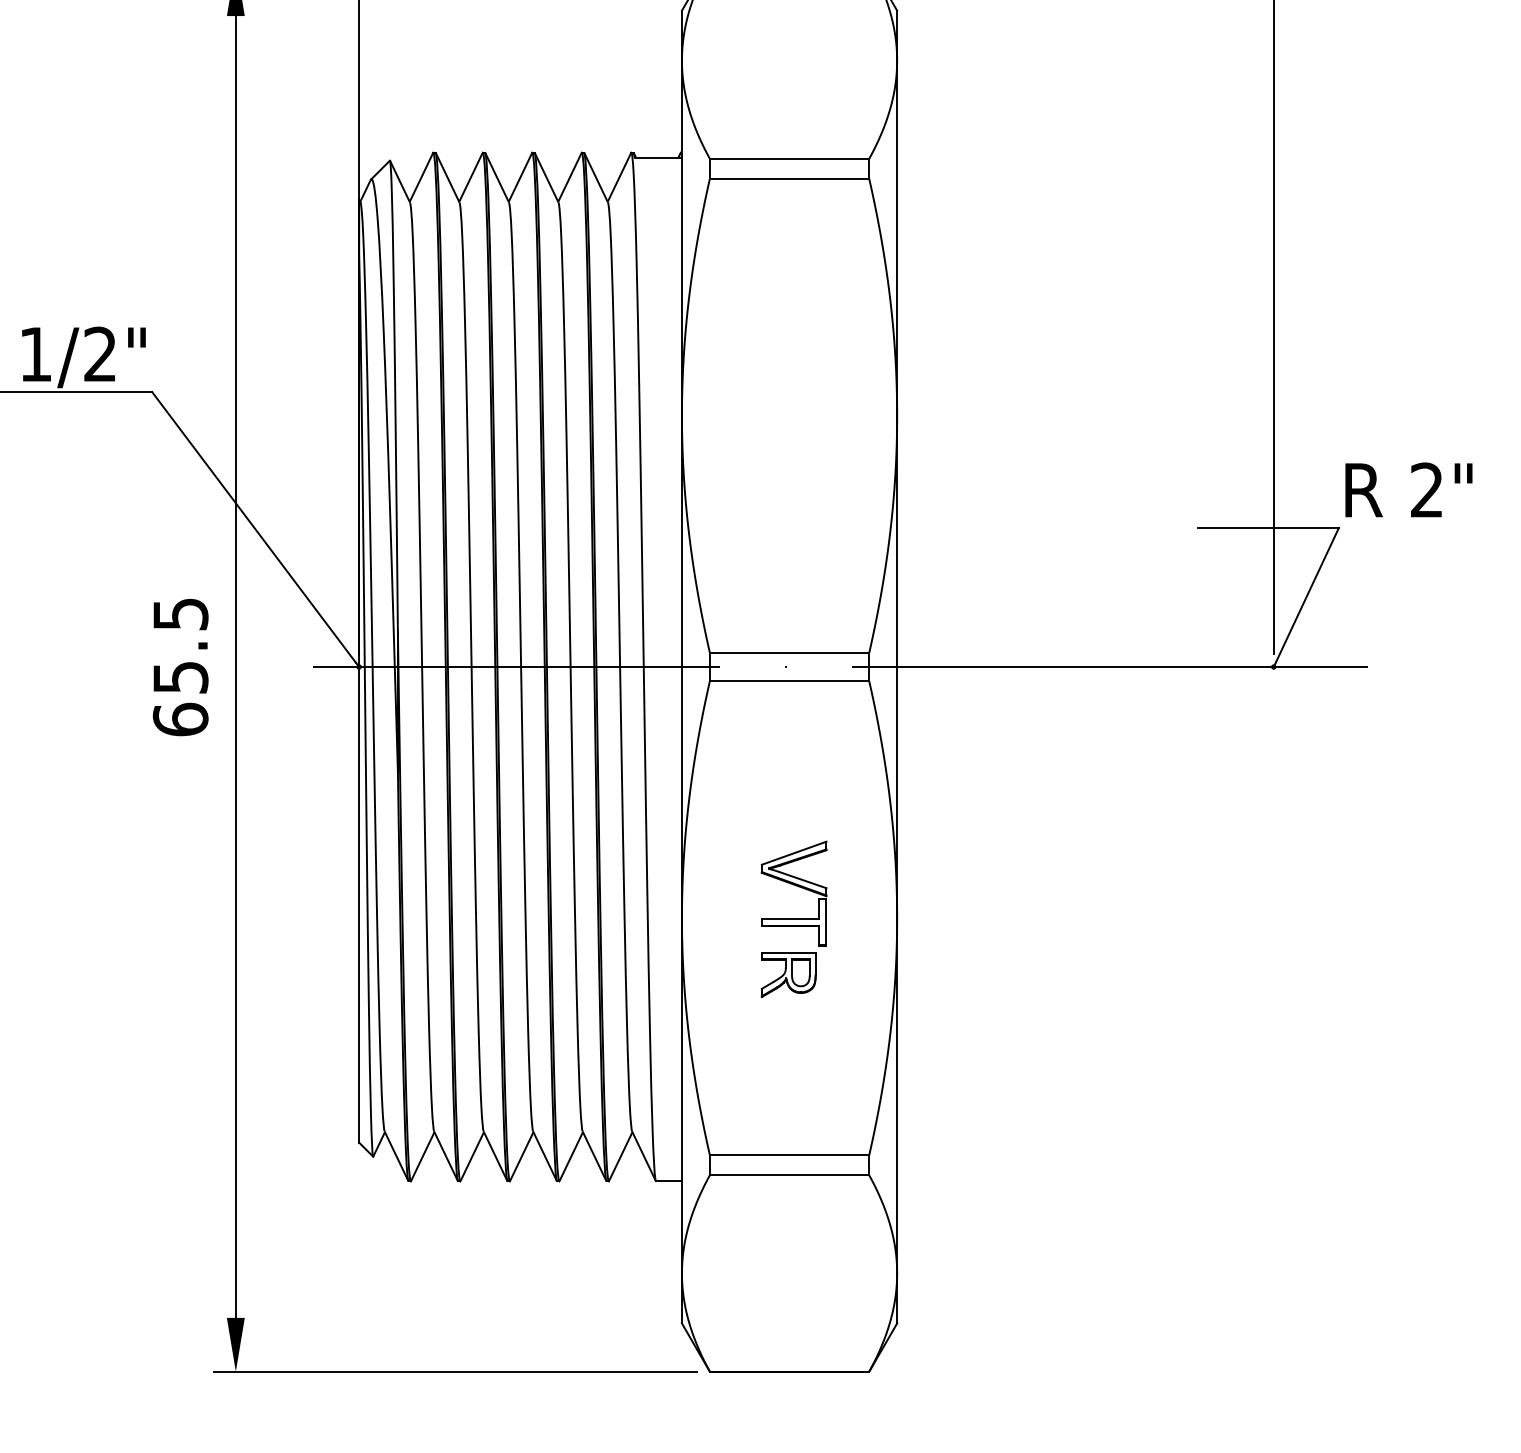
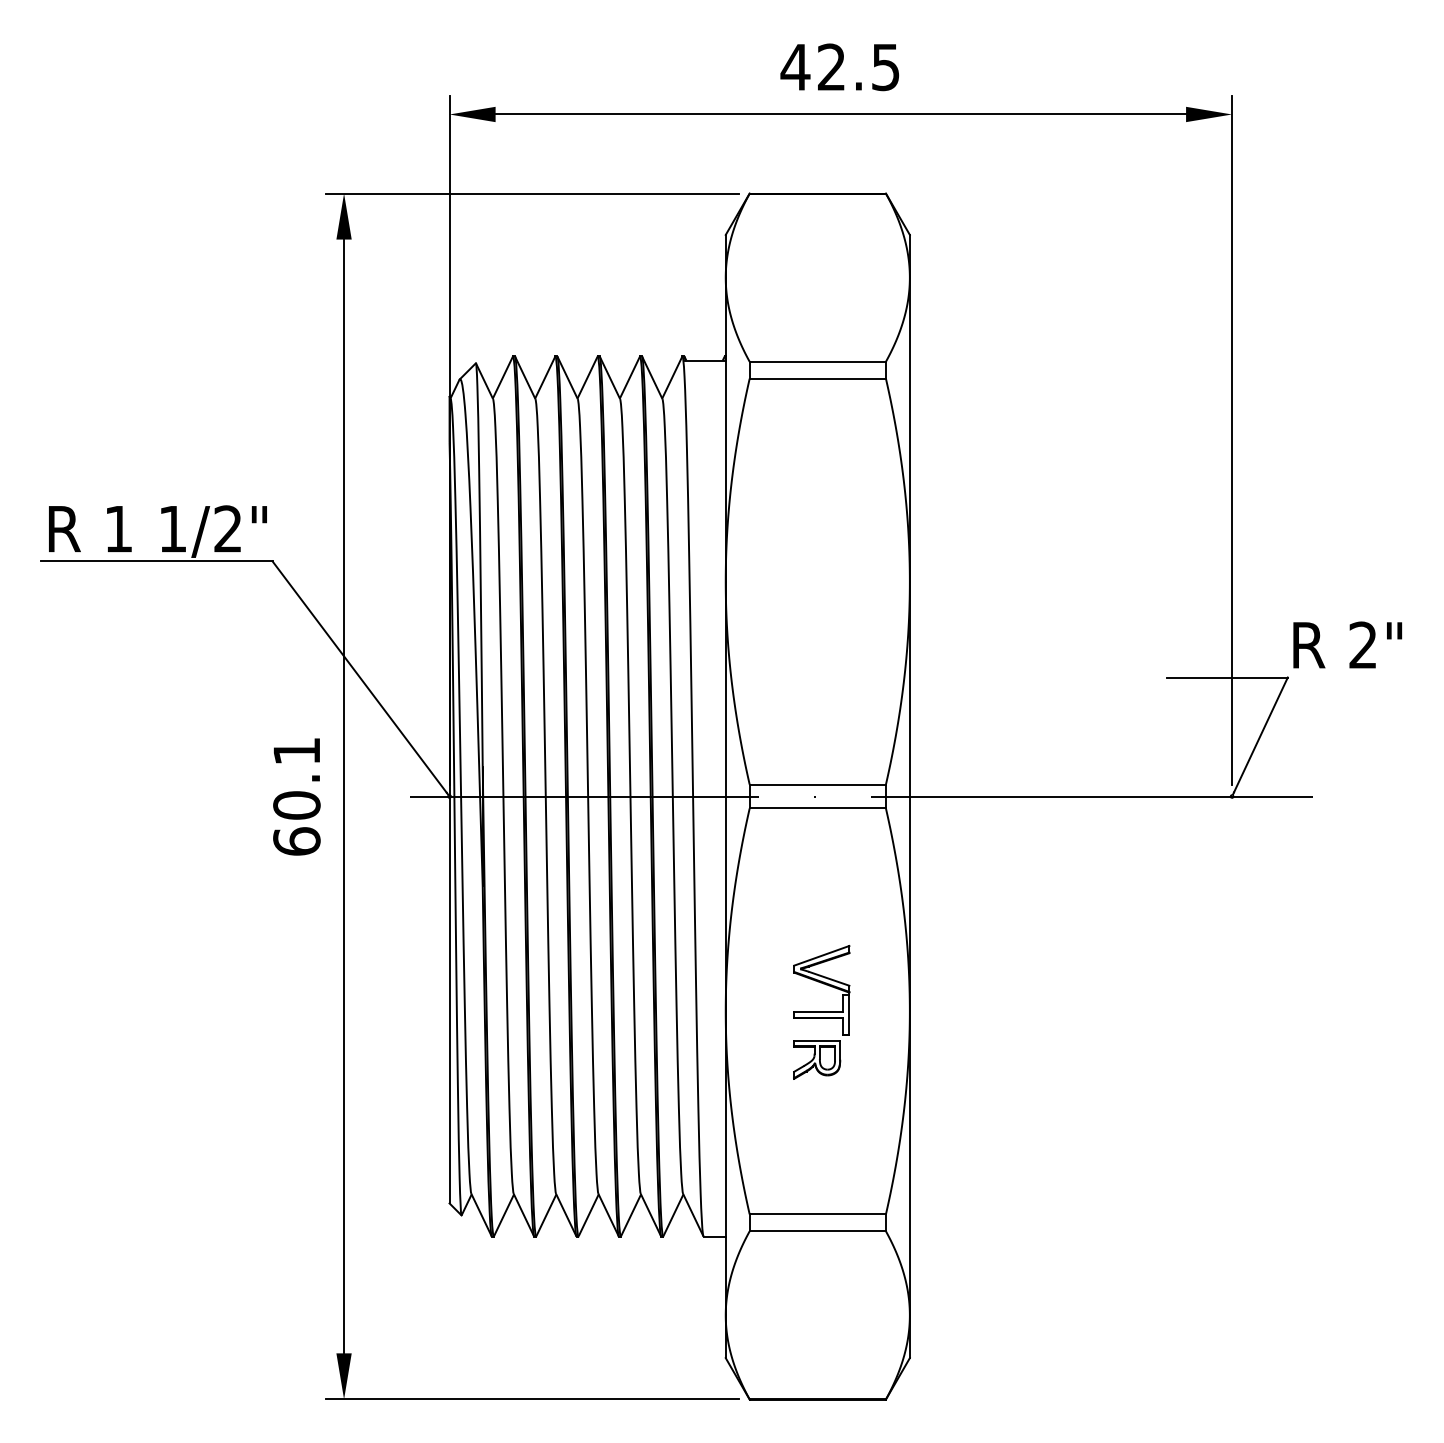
text: (180, 645) -> (296, 778), 65.5 -> 60.1

